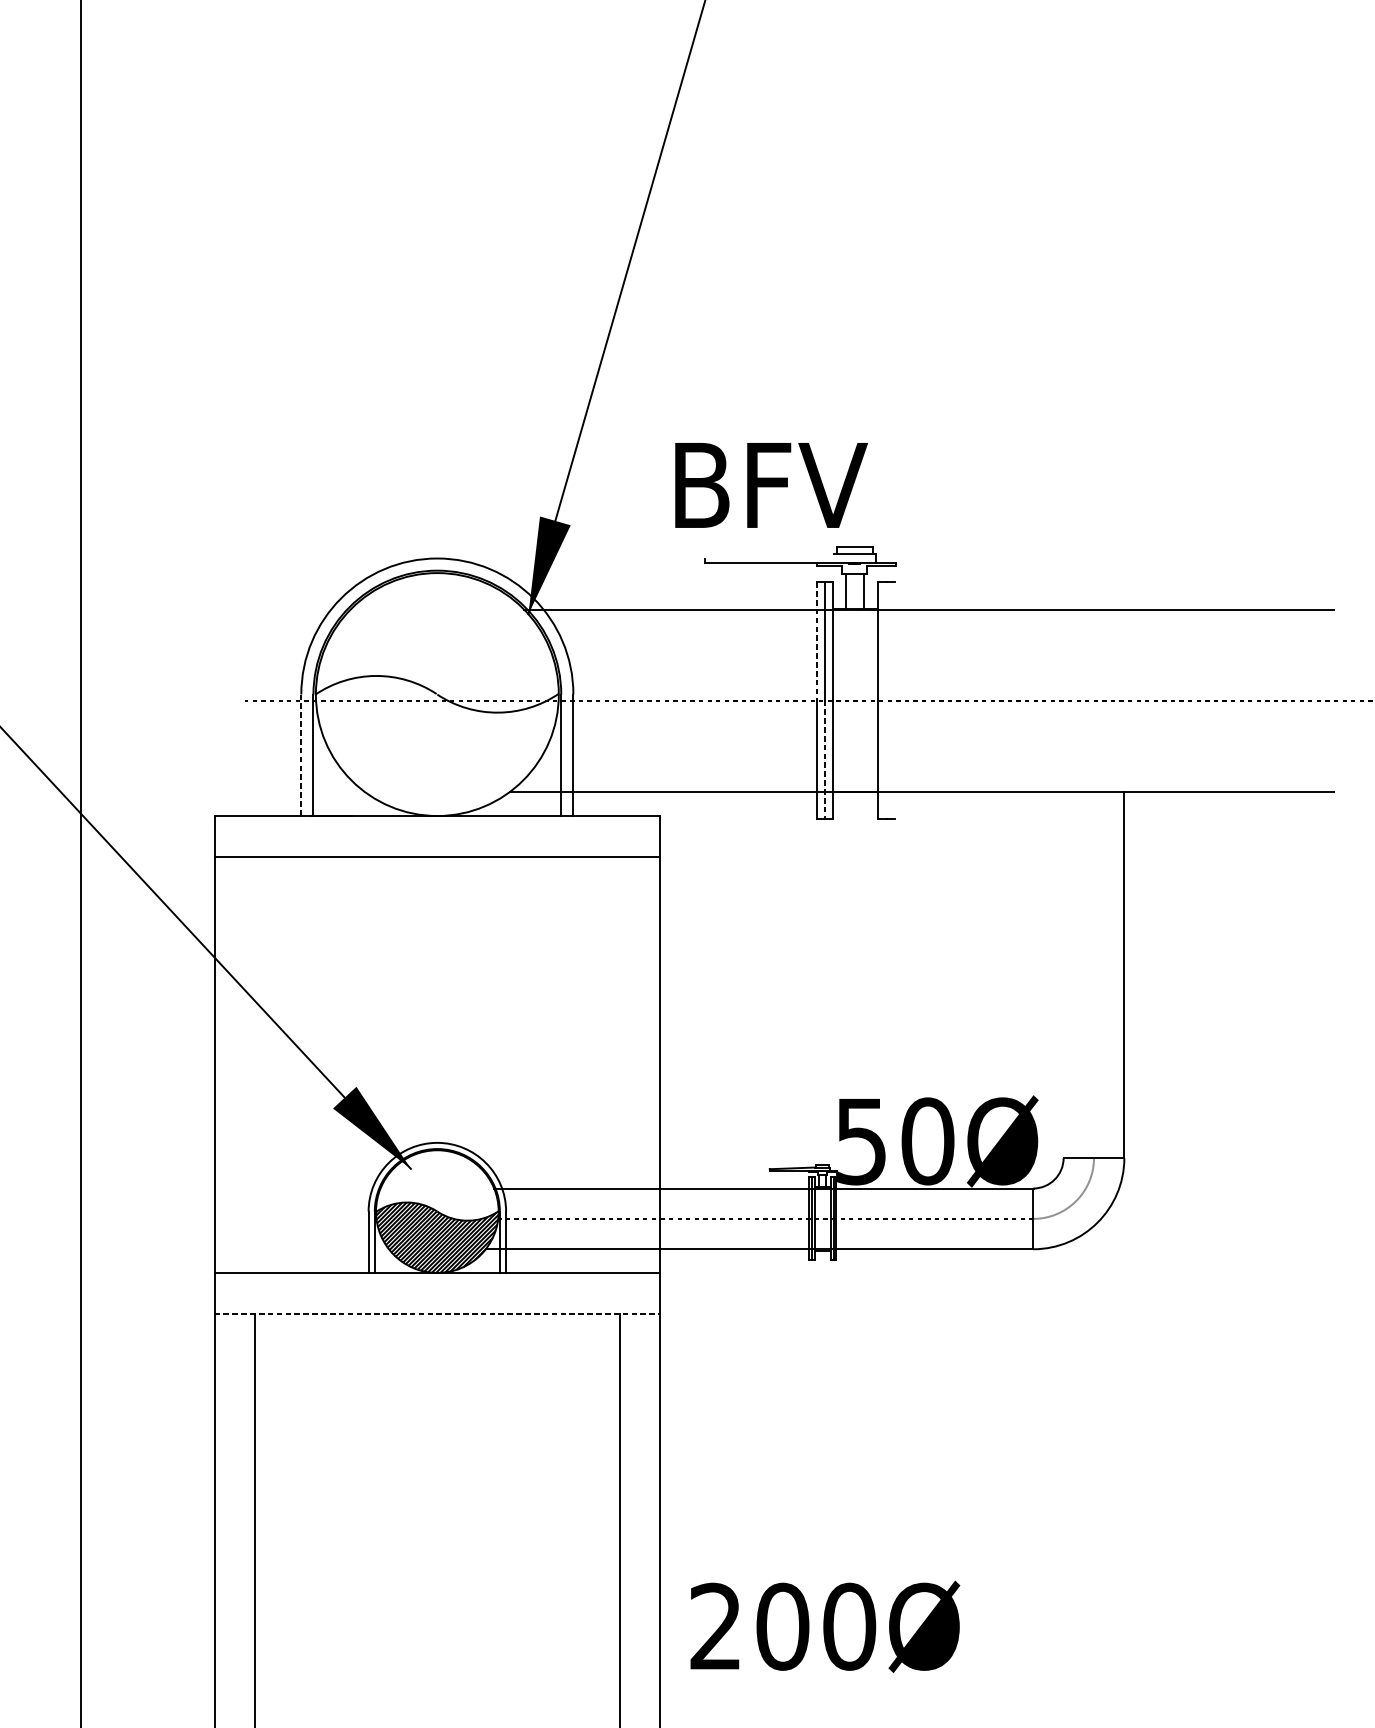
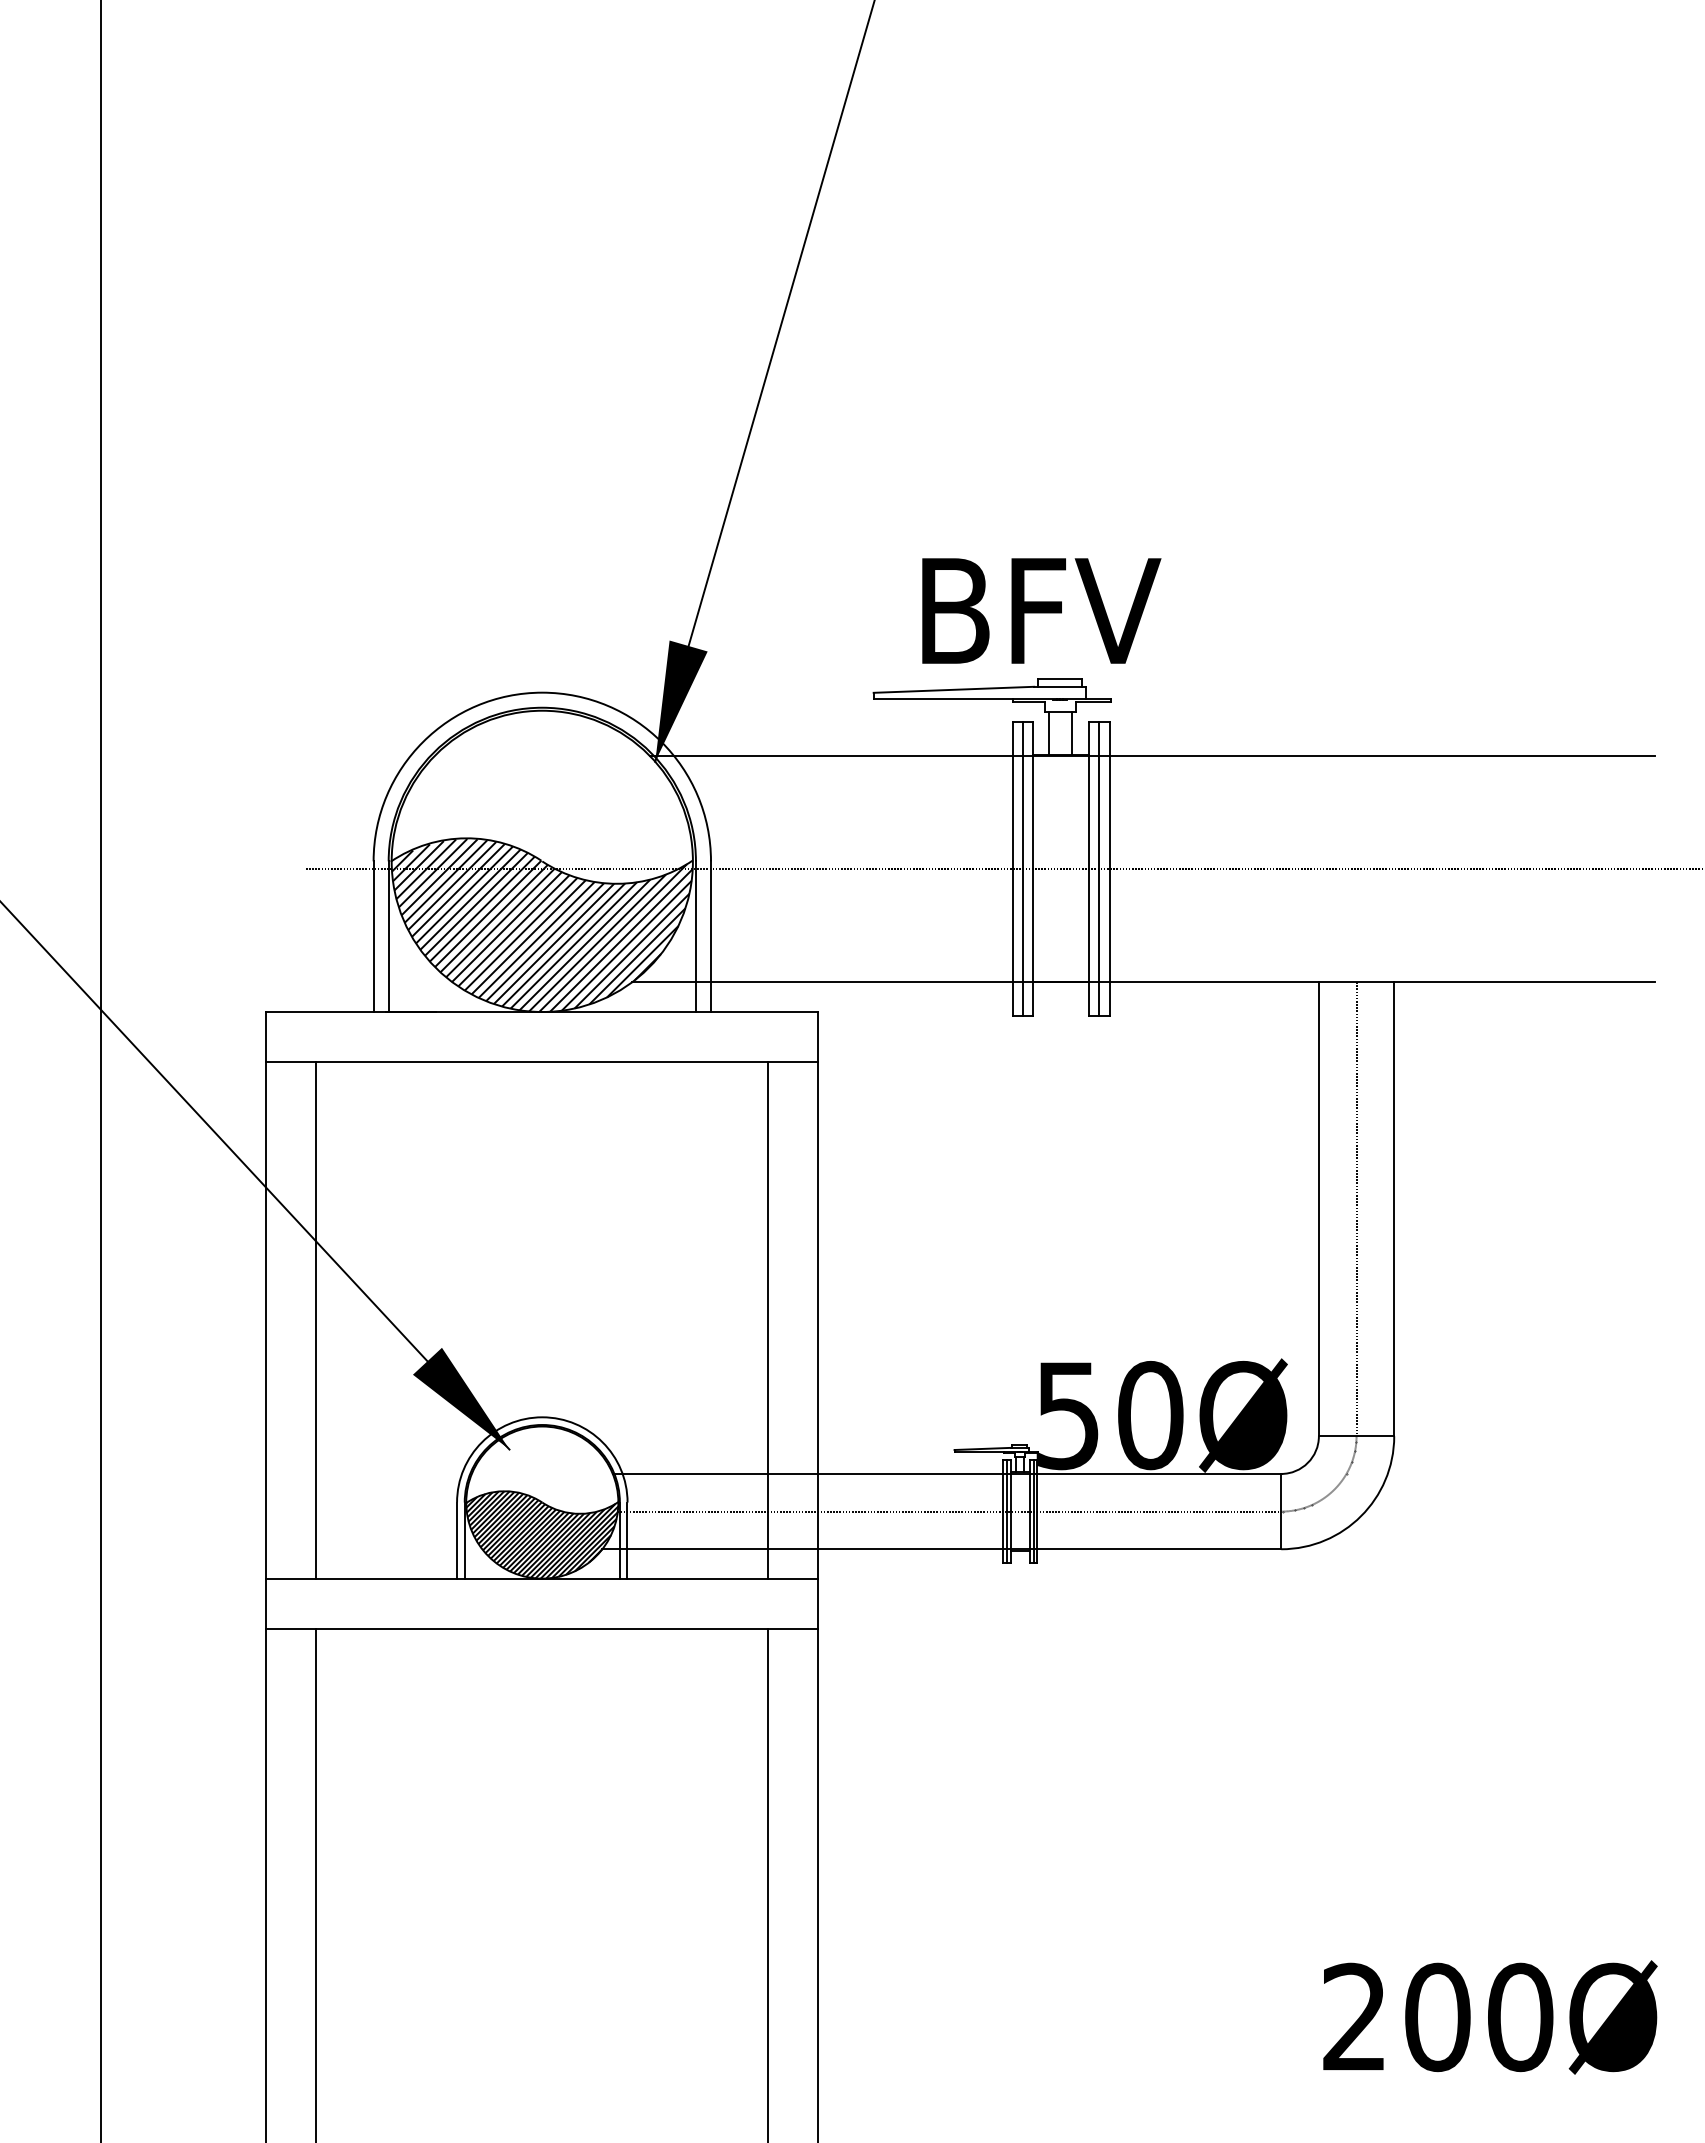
text: (771, 484) -> (1041, 610), moved
line: (768, 555) -> (953, 689), added
line: (817, 641) -> (1013, 795), dashed -> solid
line: (886, 701) -> (1099, 869), added
line: (894, 701) -> (1109, 869), added
hatch: (437, 746) -> (542, 925), added
line: (301, 755) -> (373, 937), dashed -> solid
line: (825, 759) -> (1023, 942), dashed -> solid
line: (1063, 975) -> (1318, 1209), added
line: (1093, 975) -> (1356, 1209), added
line: (255, 1064) -> (316, 1320), added
line: (619, 1064) -> (768, 1320), added
line: (437, 1313) -> (542, 1628), dashed -> solid
text: (825, 1626) -> (1490, 2017), moved

